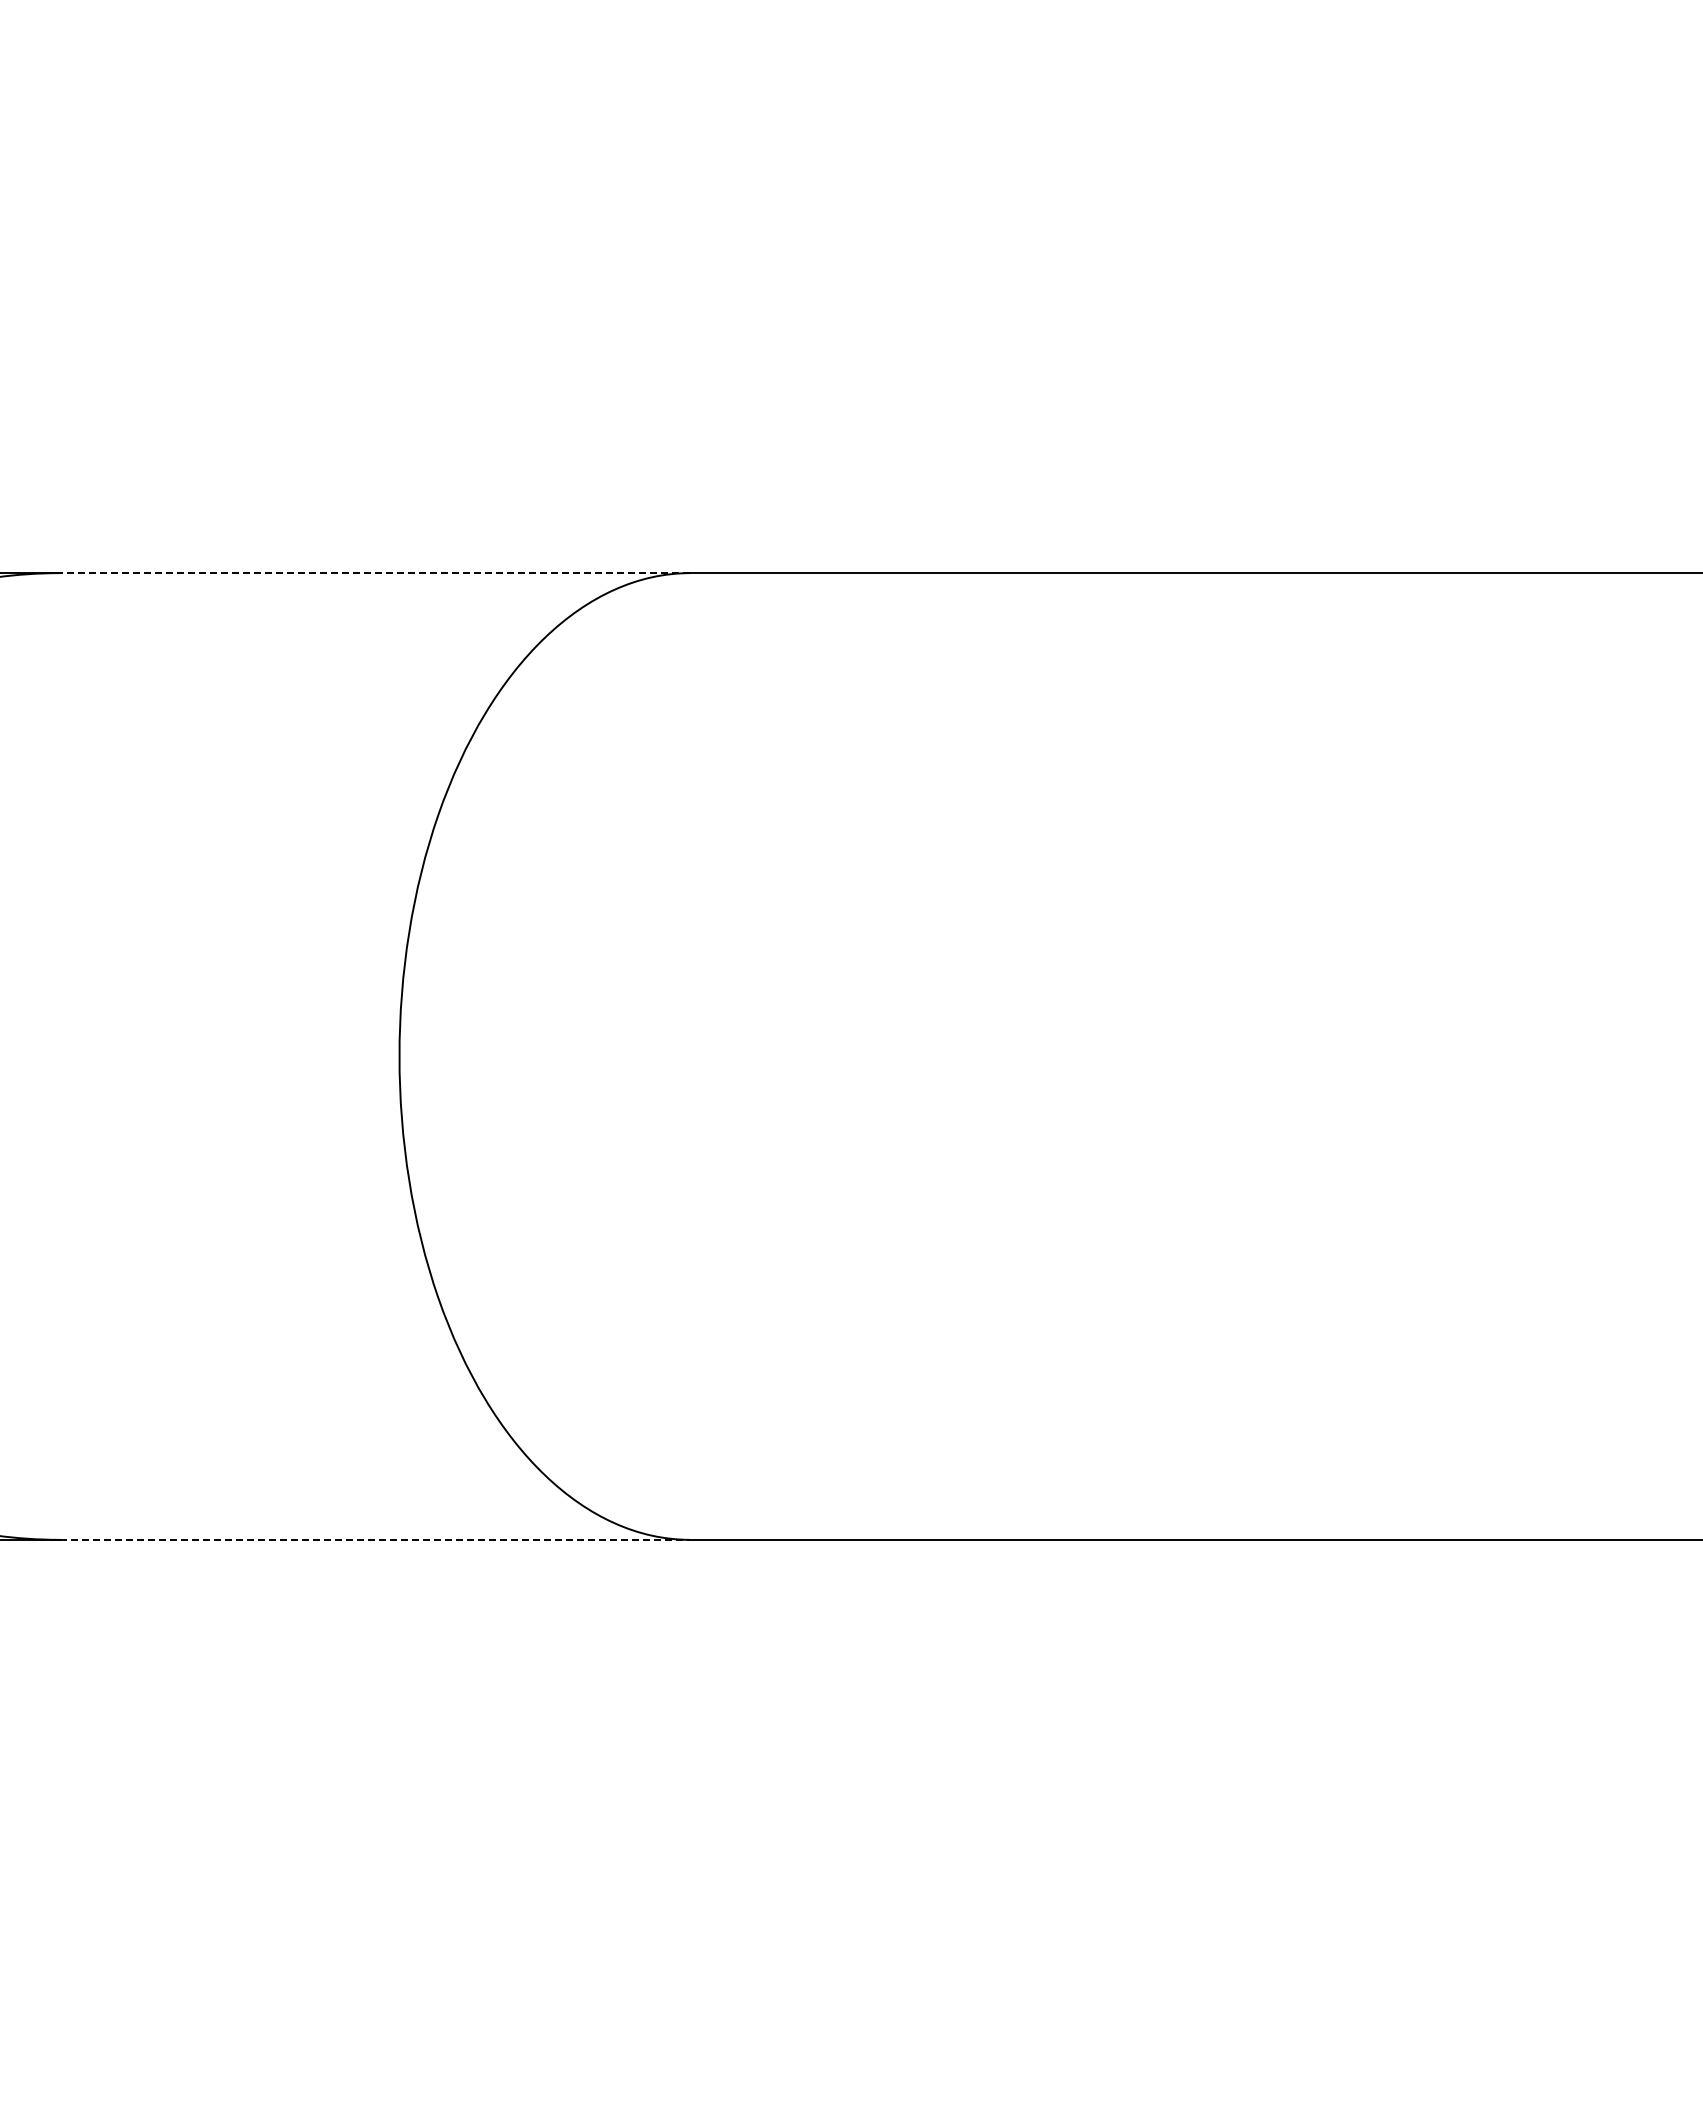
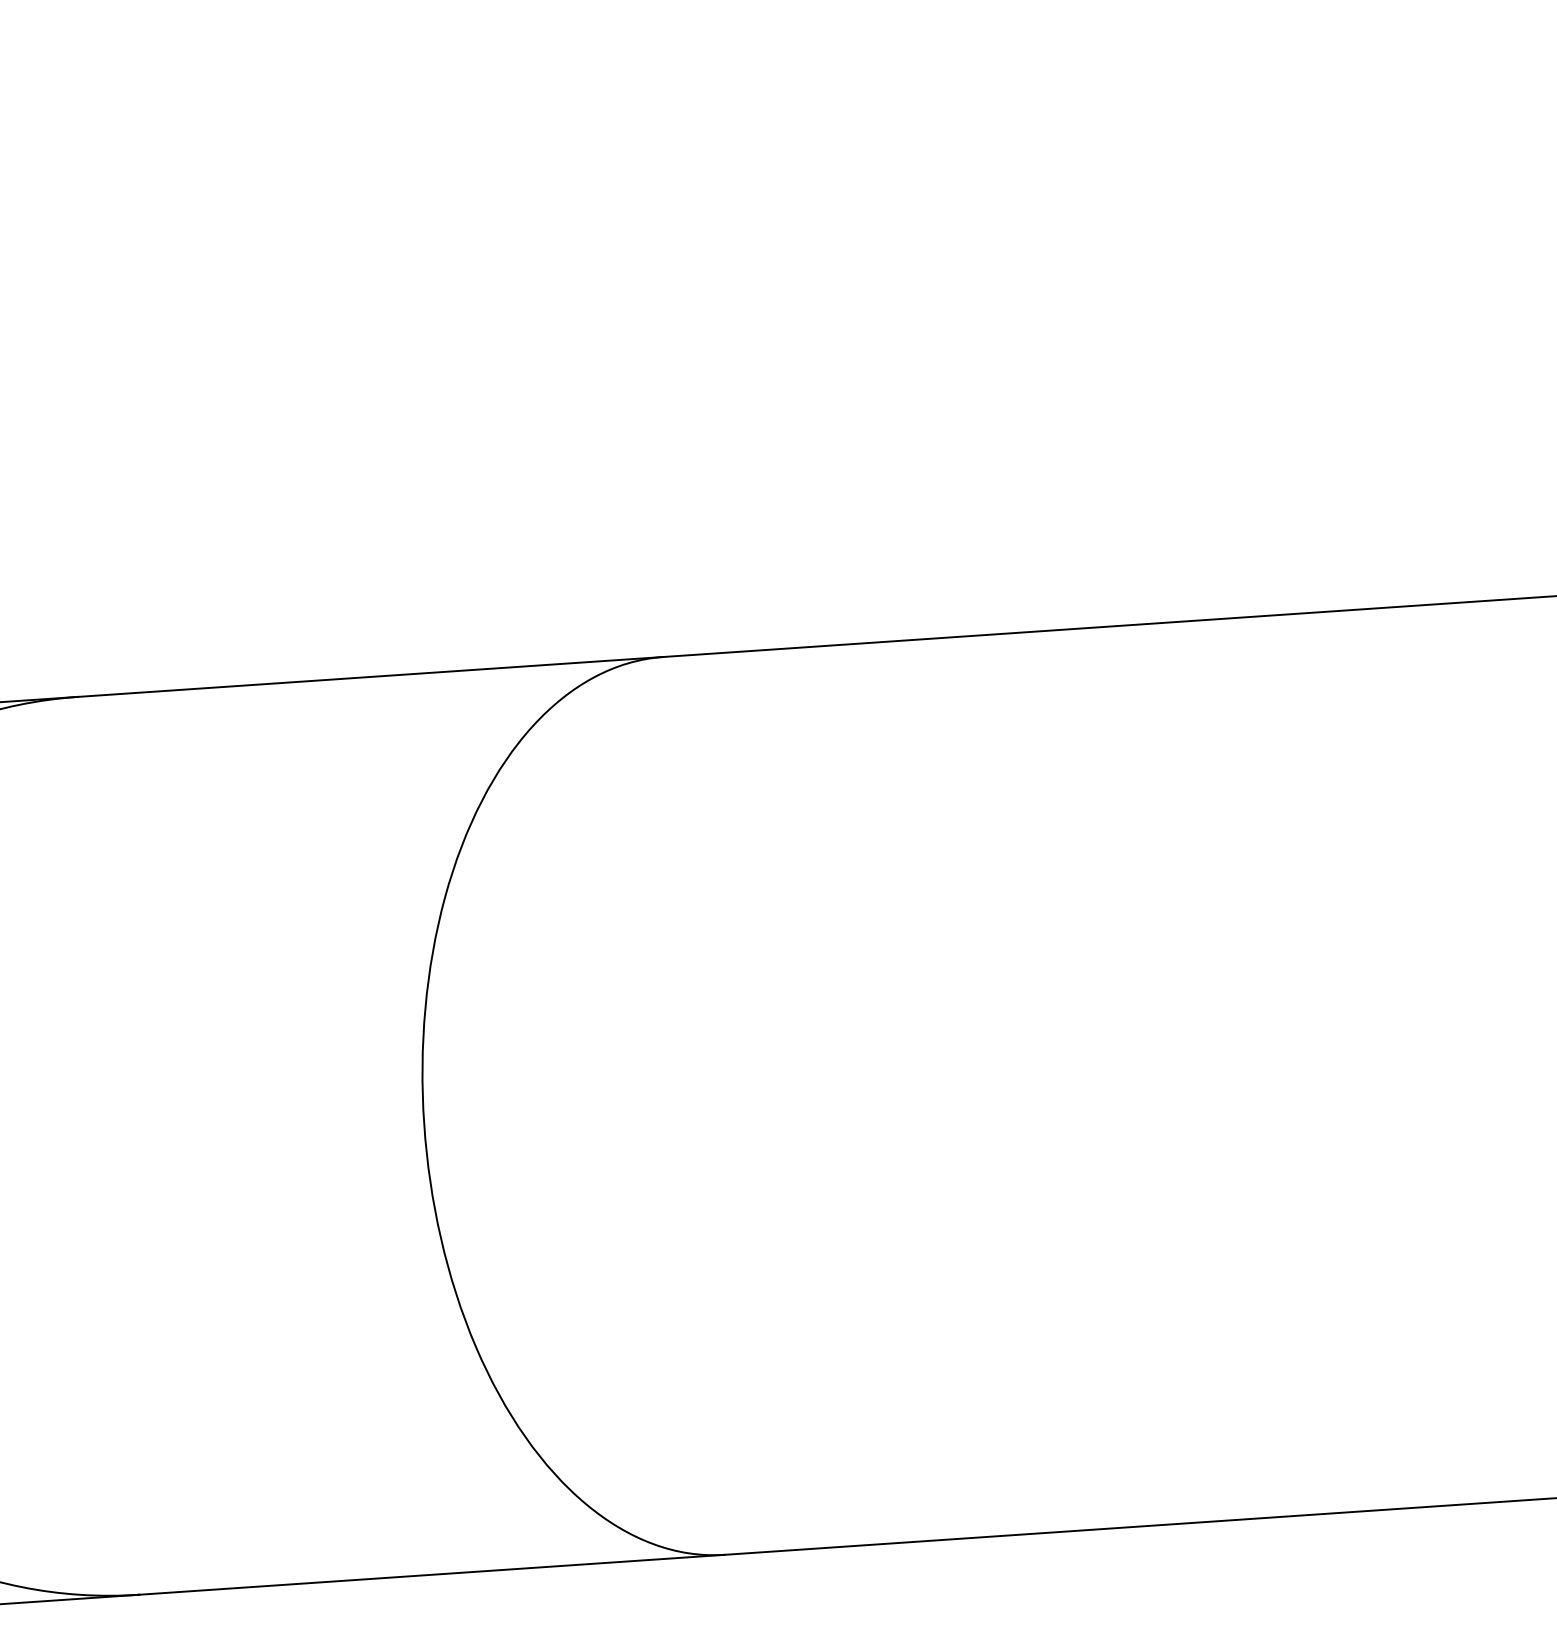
line: (374, 573) -> (370, 677), dashed -> solid
line: (375, 1539) -> (432, 1574), dashed -> solid

